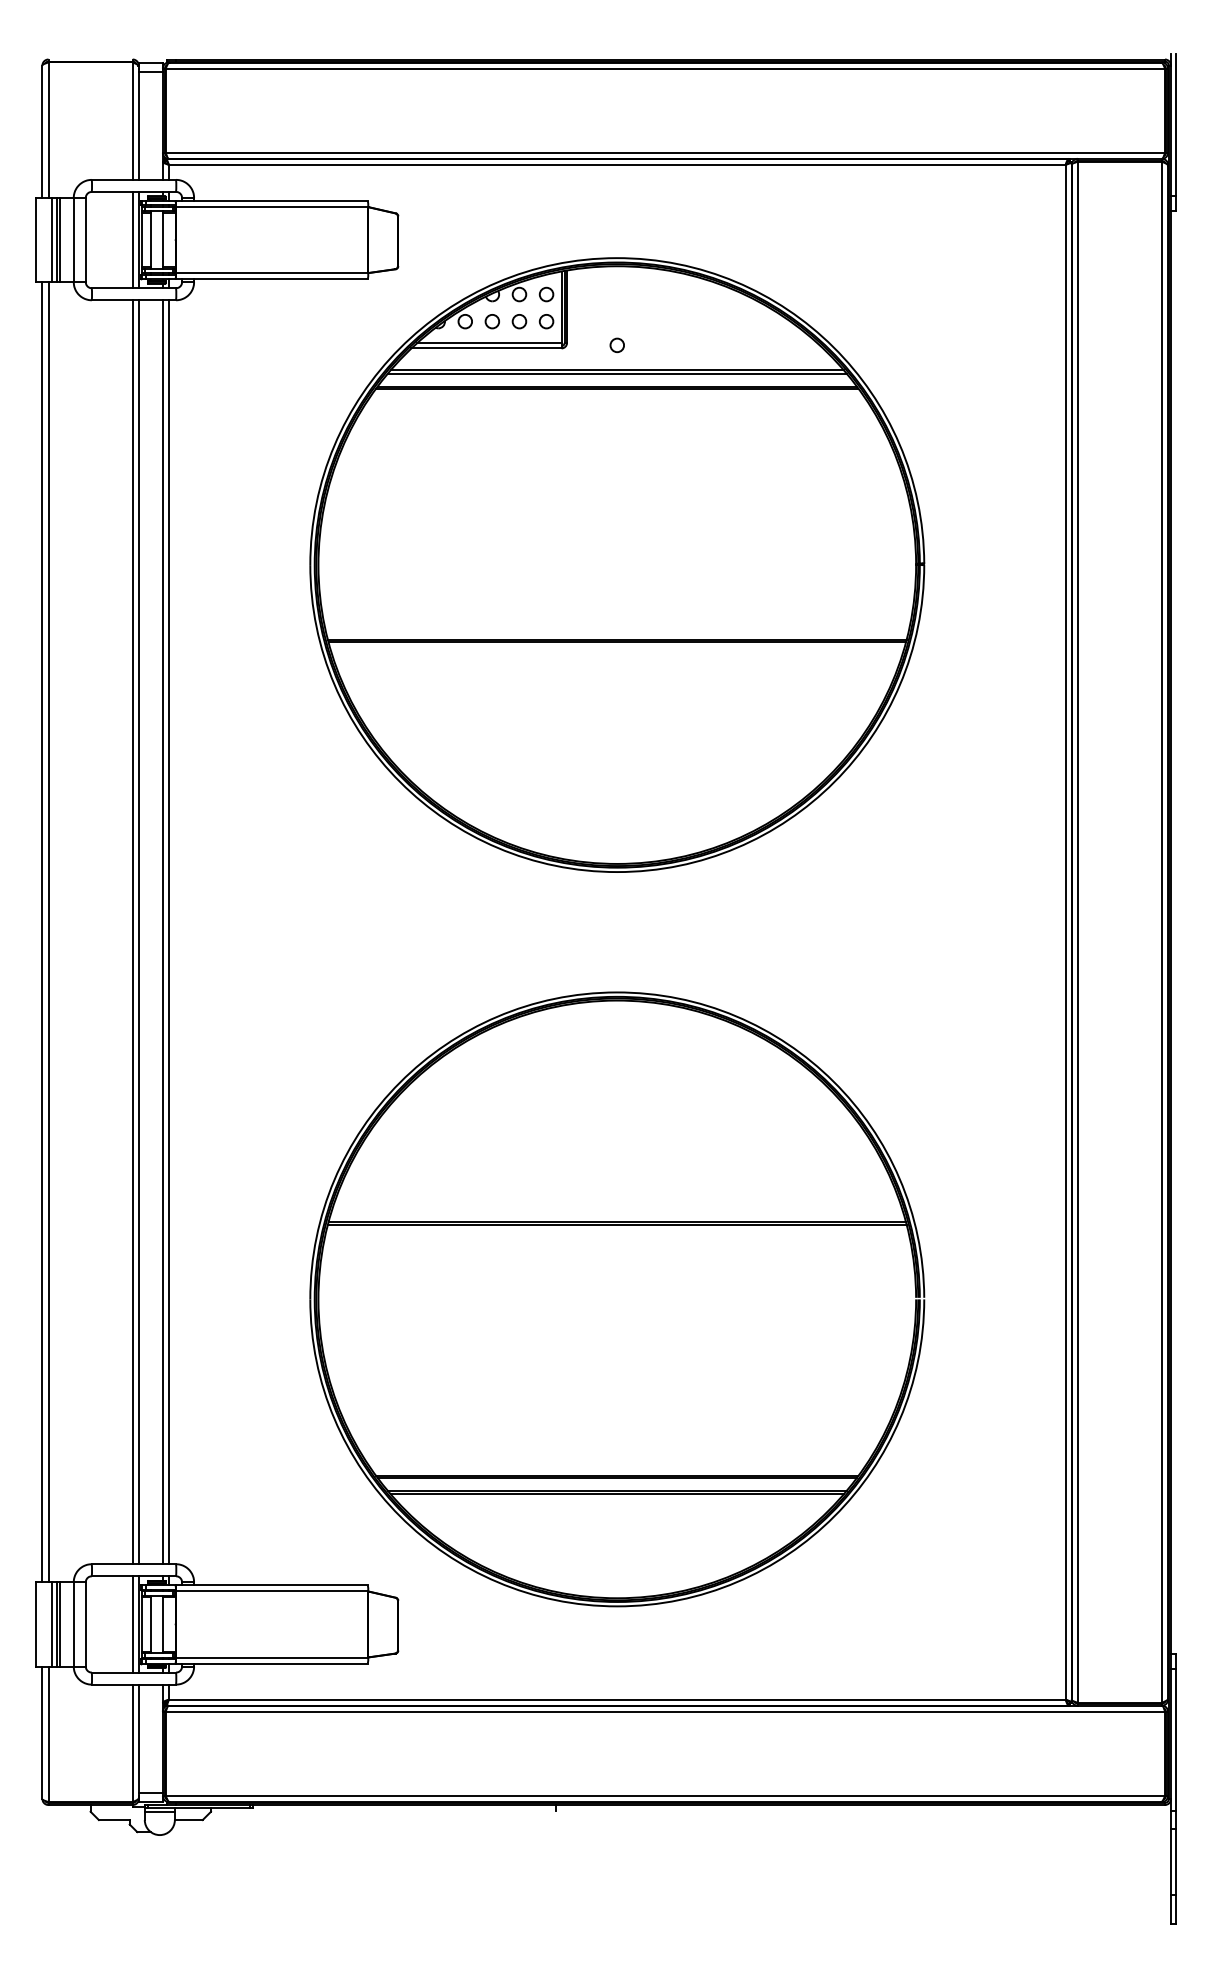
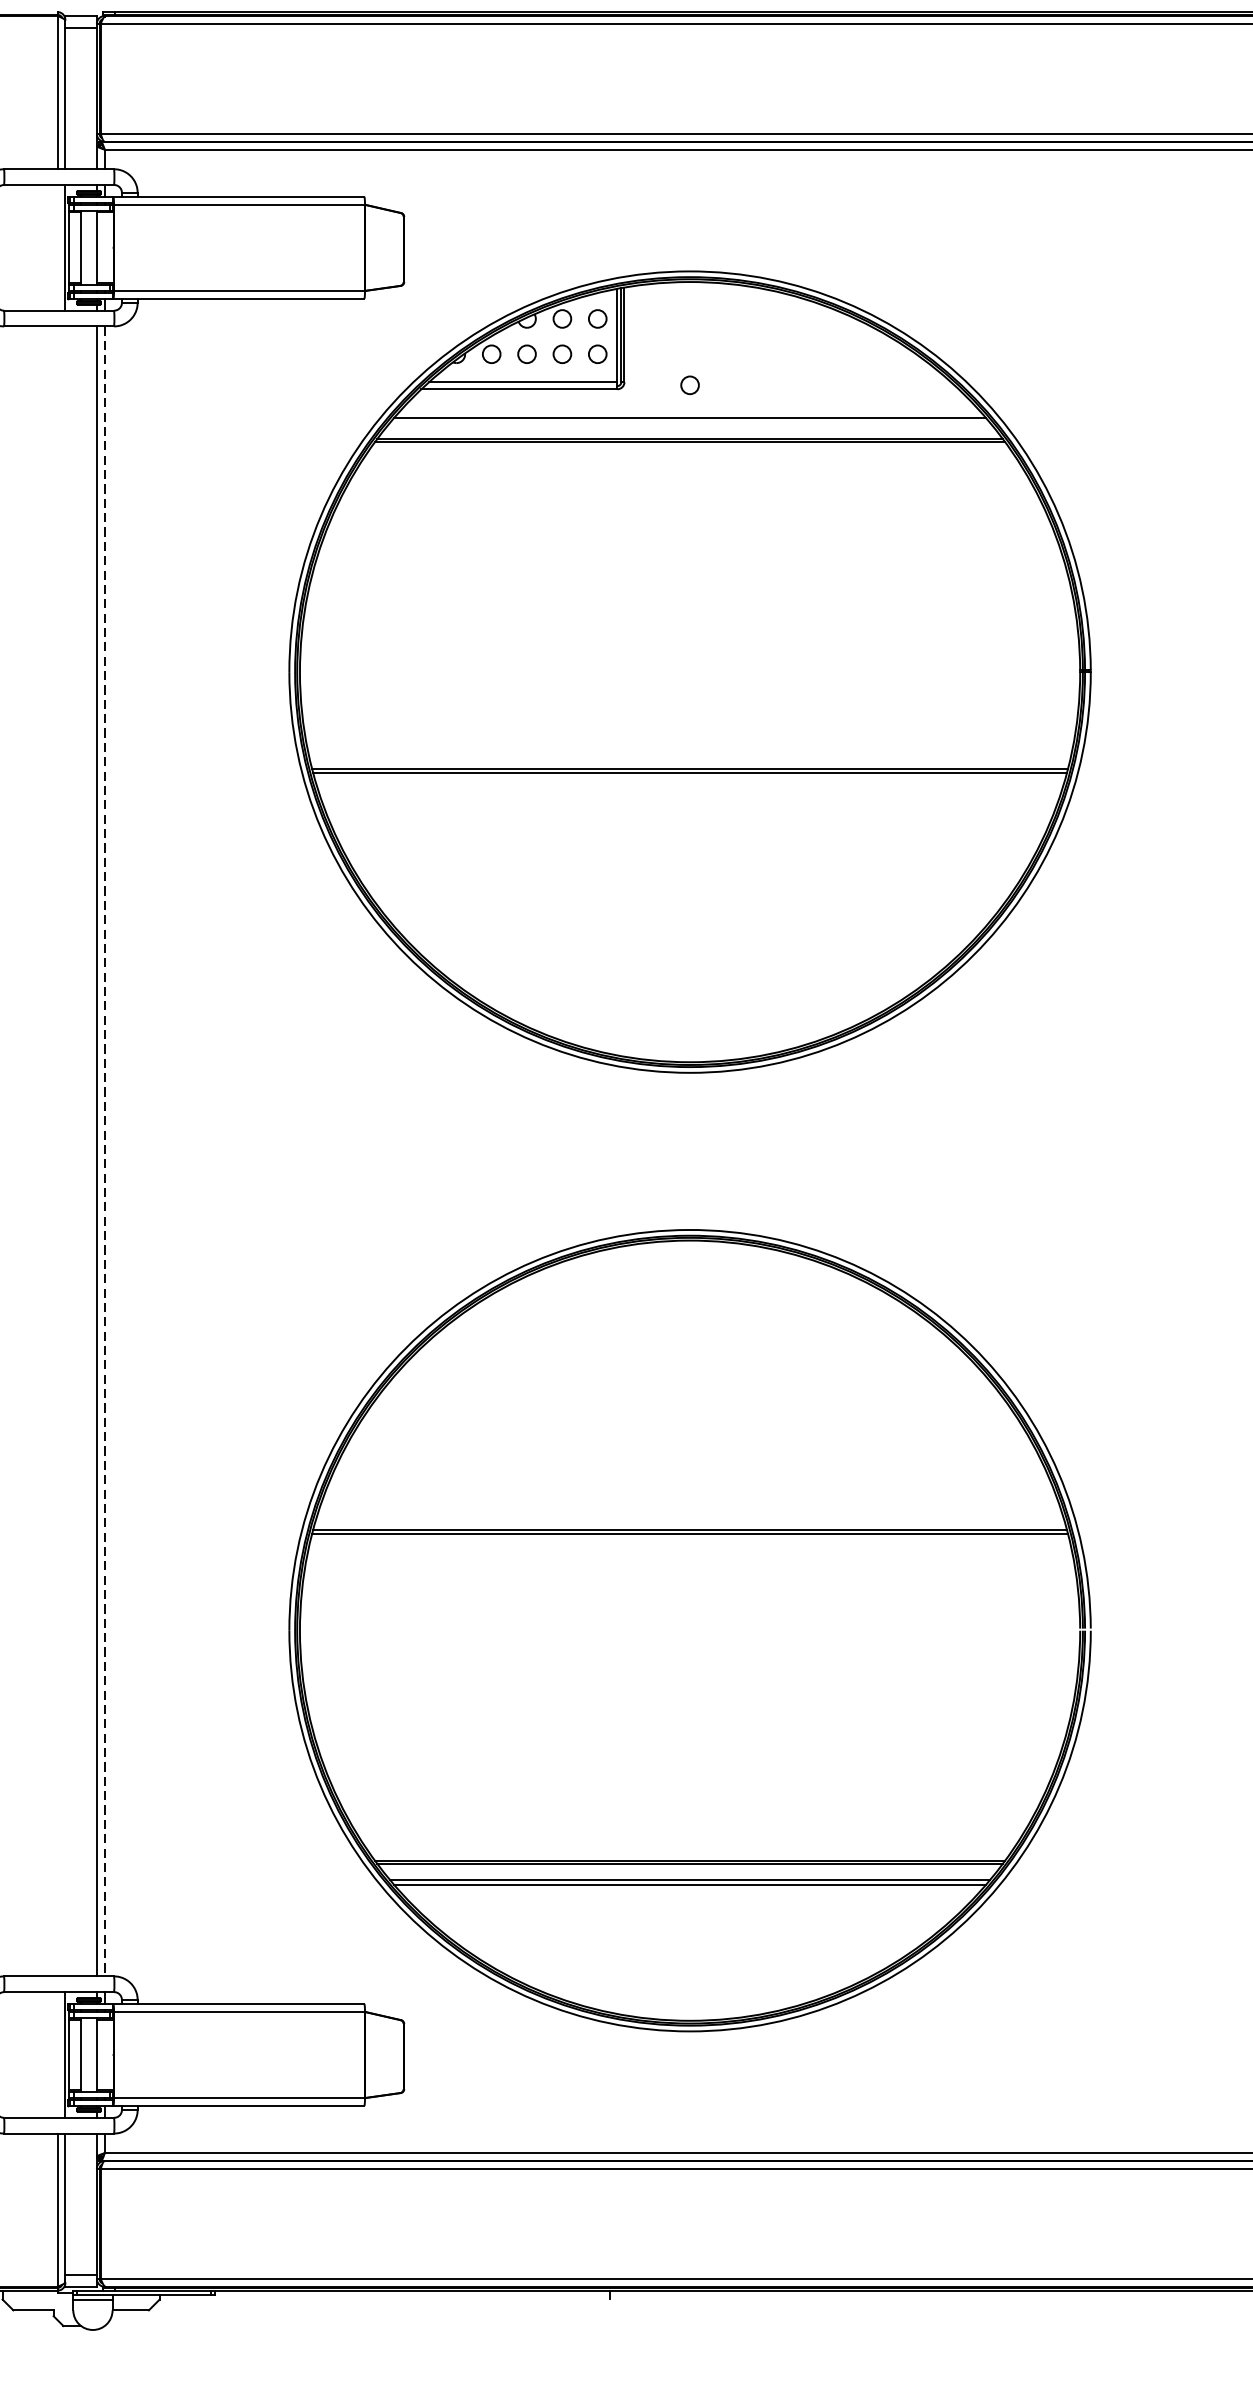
line: (132, 239) -> (57, 247), removed
line: (616, 373) -> (689, 422), removed
line: (132, 932) -> (57, 1151), removed
line: (138, 932) -> (65, 1151), removed
line: (168, 932) -> (104, 1151), solid -> dashed
line: (132, 1624) -> (57, 2055), removed

